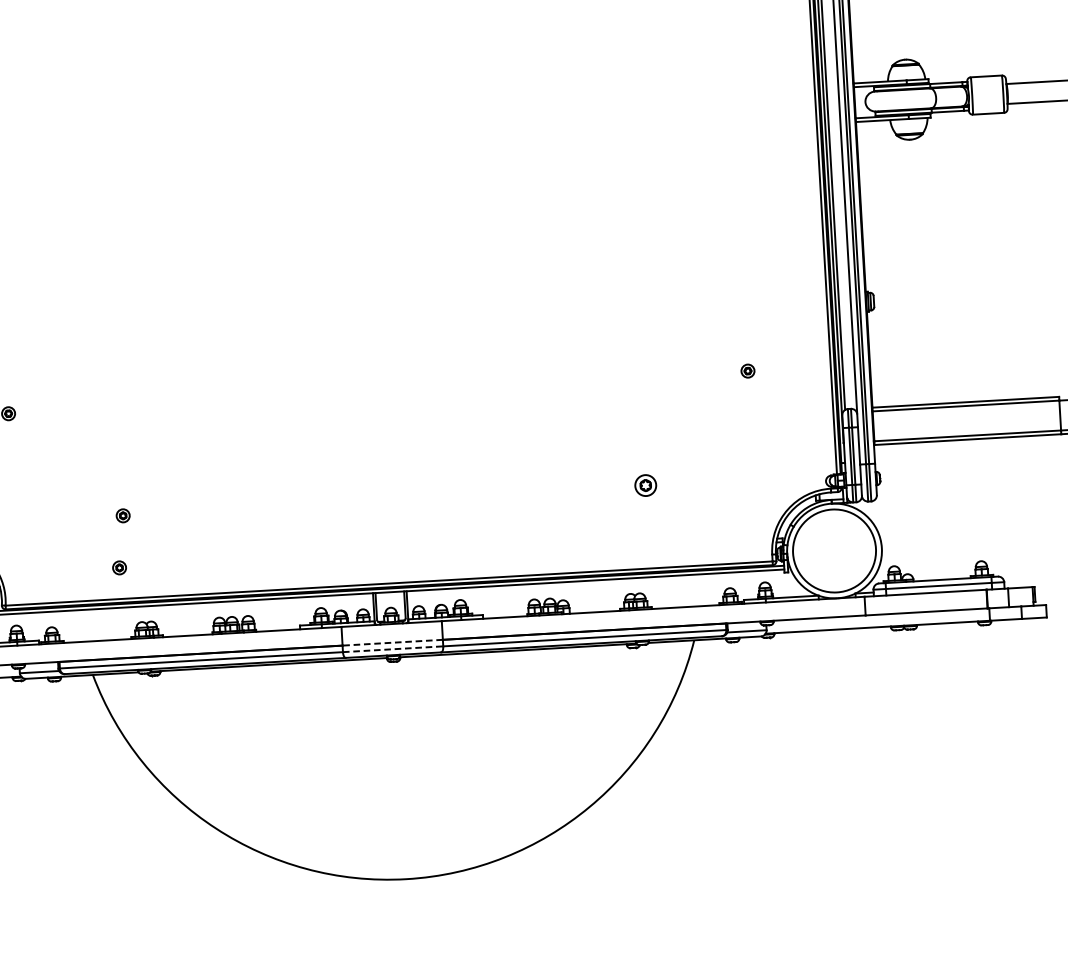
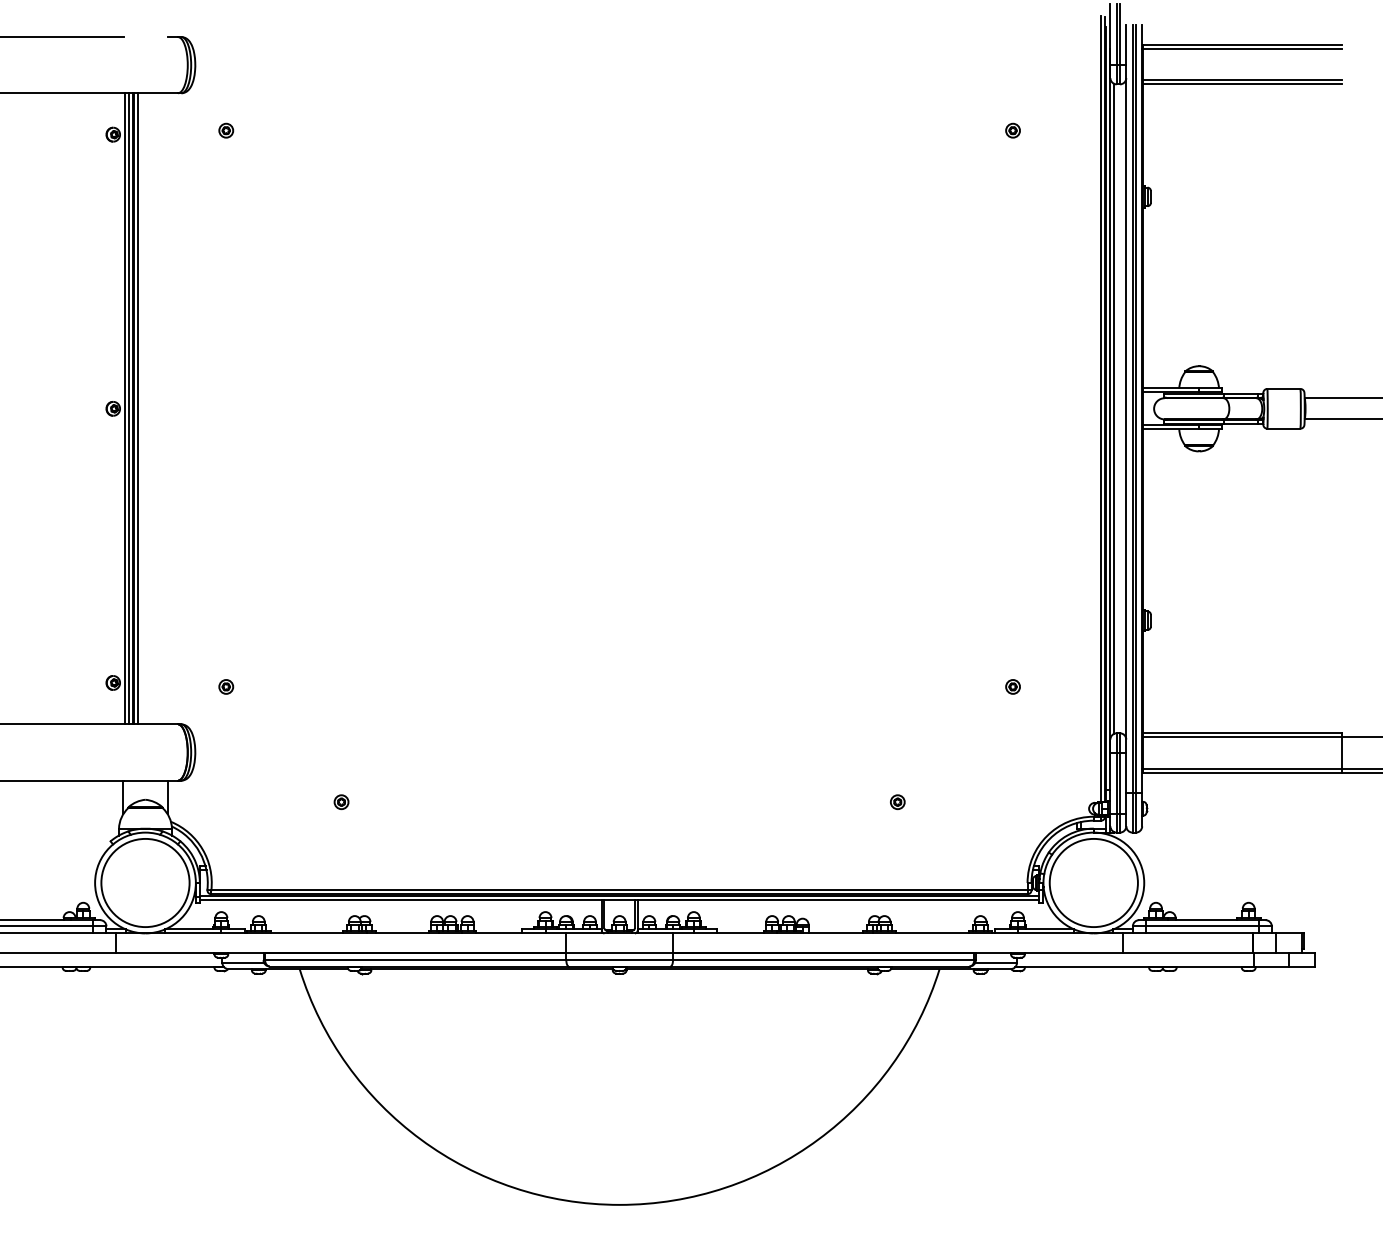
part: (645, 485) -> (897, 802), size x0.62
part: (119, 568) -> (334, 857), removed
line: (392, 642) -> (619, 953), dashed -> solid
line: (393, 649) -> (620, 960), dashed -> solid

